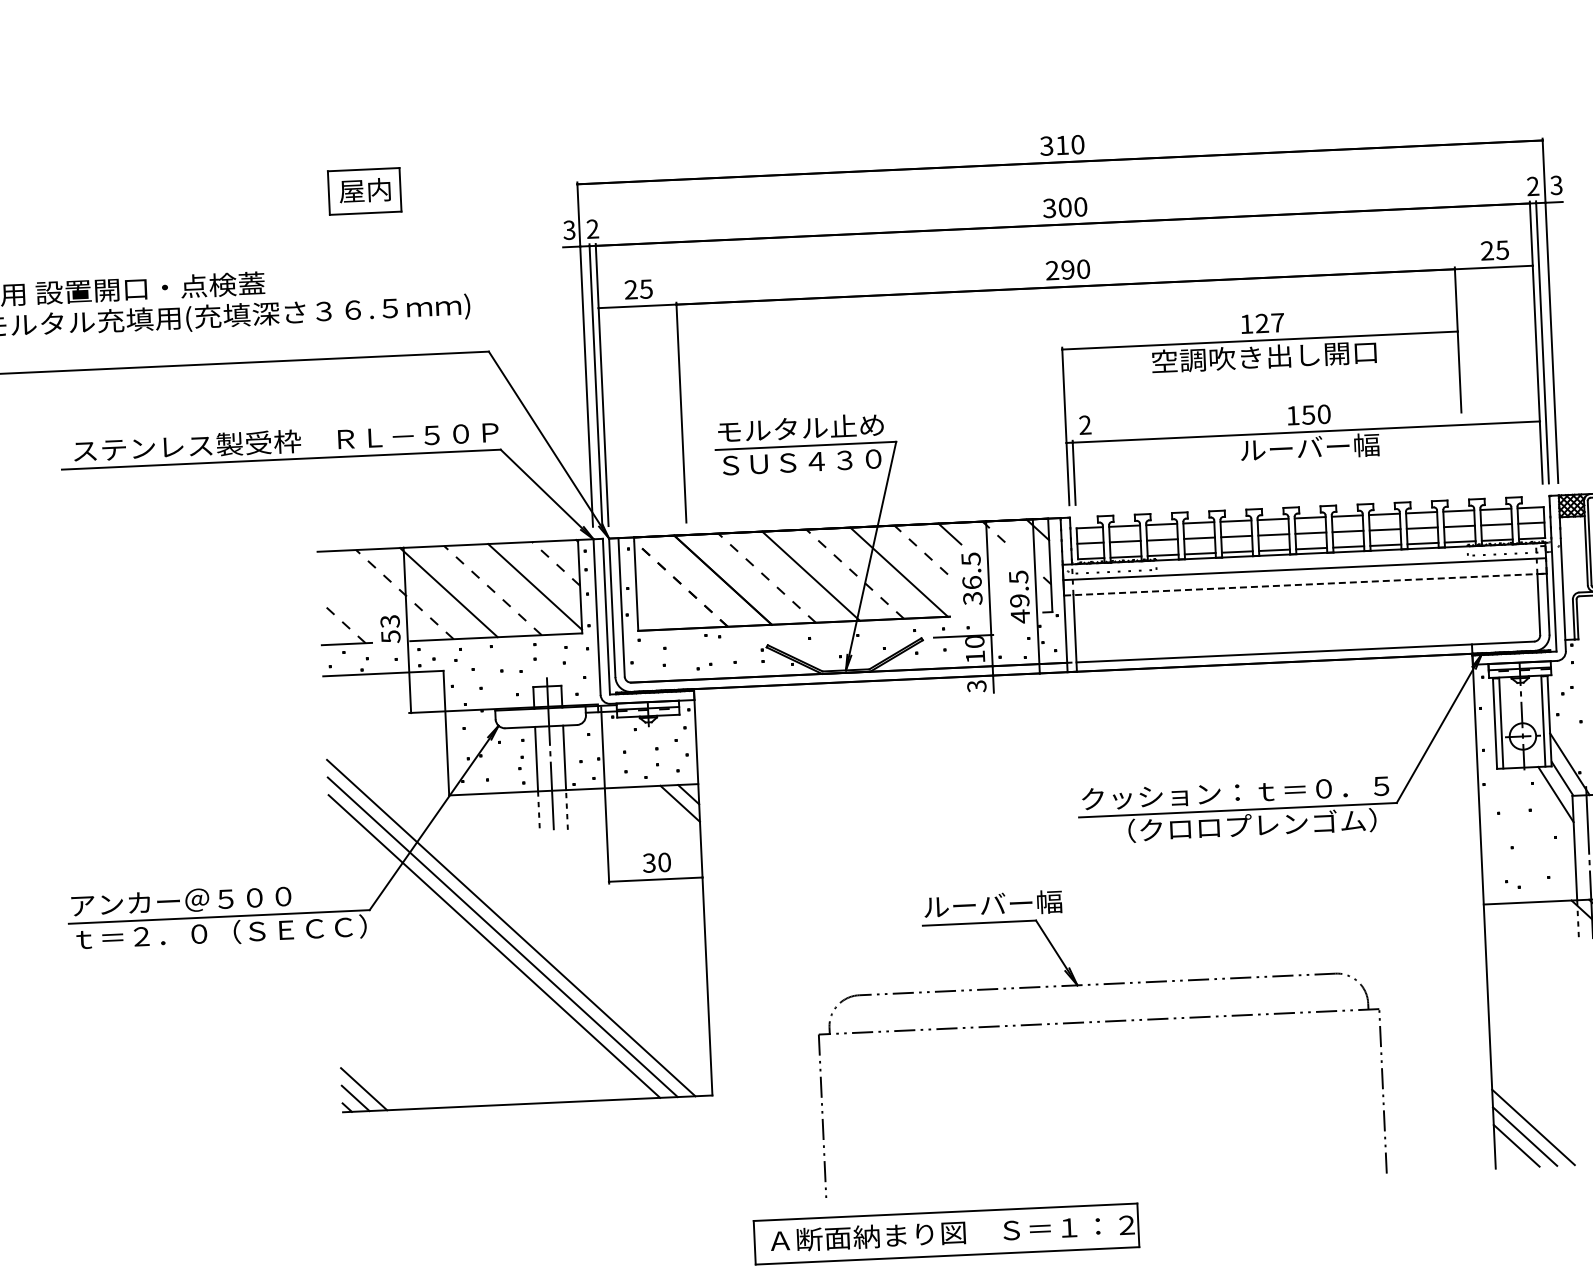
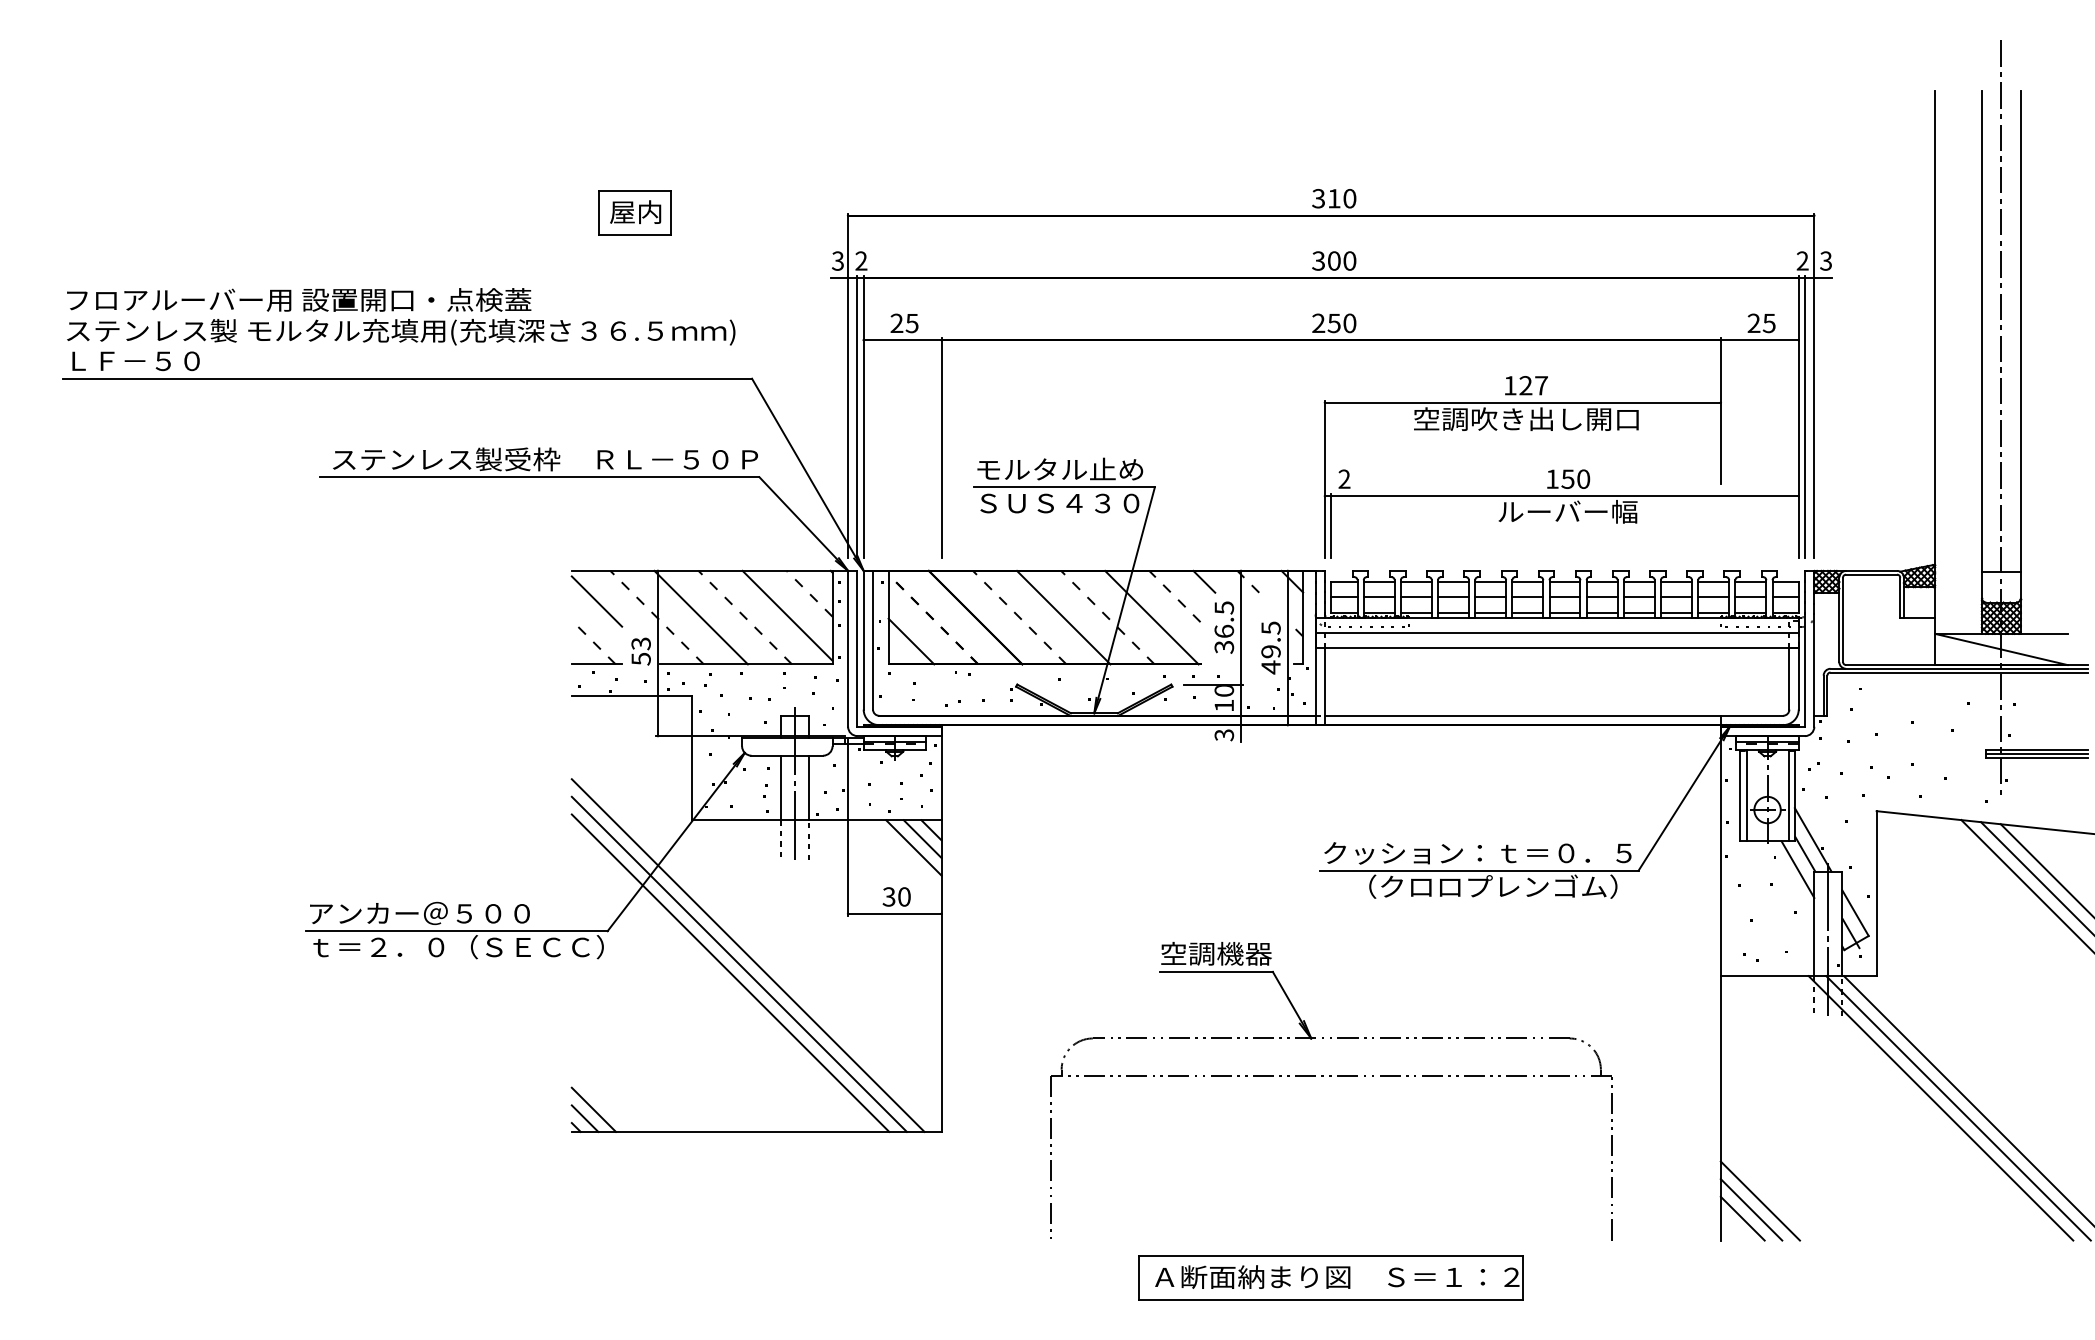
text: (1067, 269) -> (1333, 322), 290 -> 250
line: (343, 581) -> (596, 601), added
line: (1305, 584) -> (1557, 648), dashed -> solid
line: (660, 606) -> (911, 641), added
line: (671, 812) -> (913, 847), added
text: (992, 904) -> (1230, 953), ルーバー幅 -> 空調機器
part: (945, 1233) -> (1330, 1277), moved

